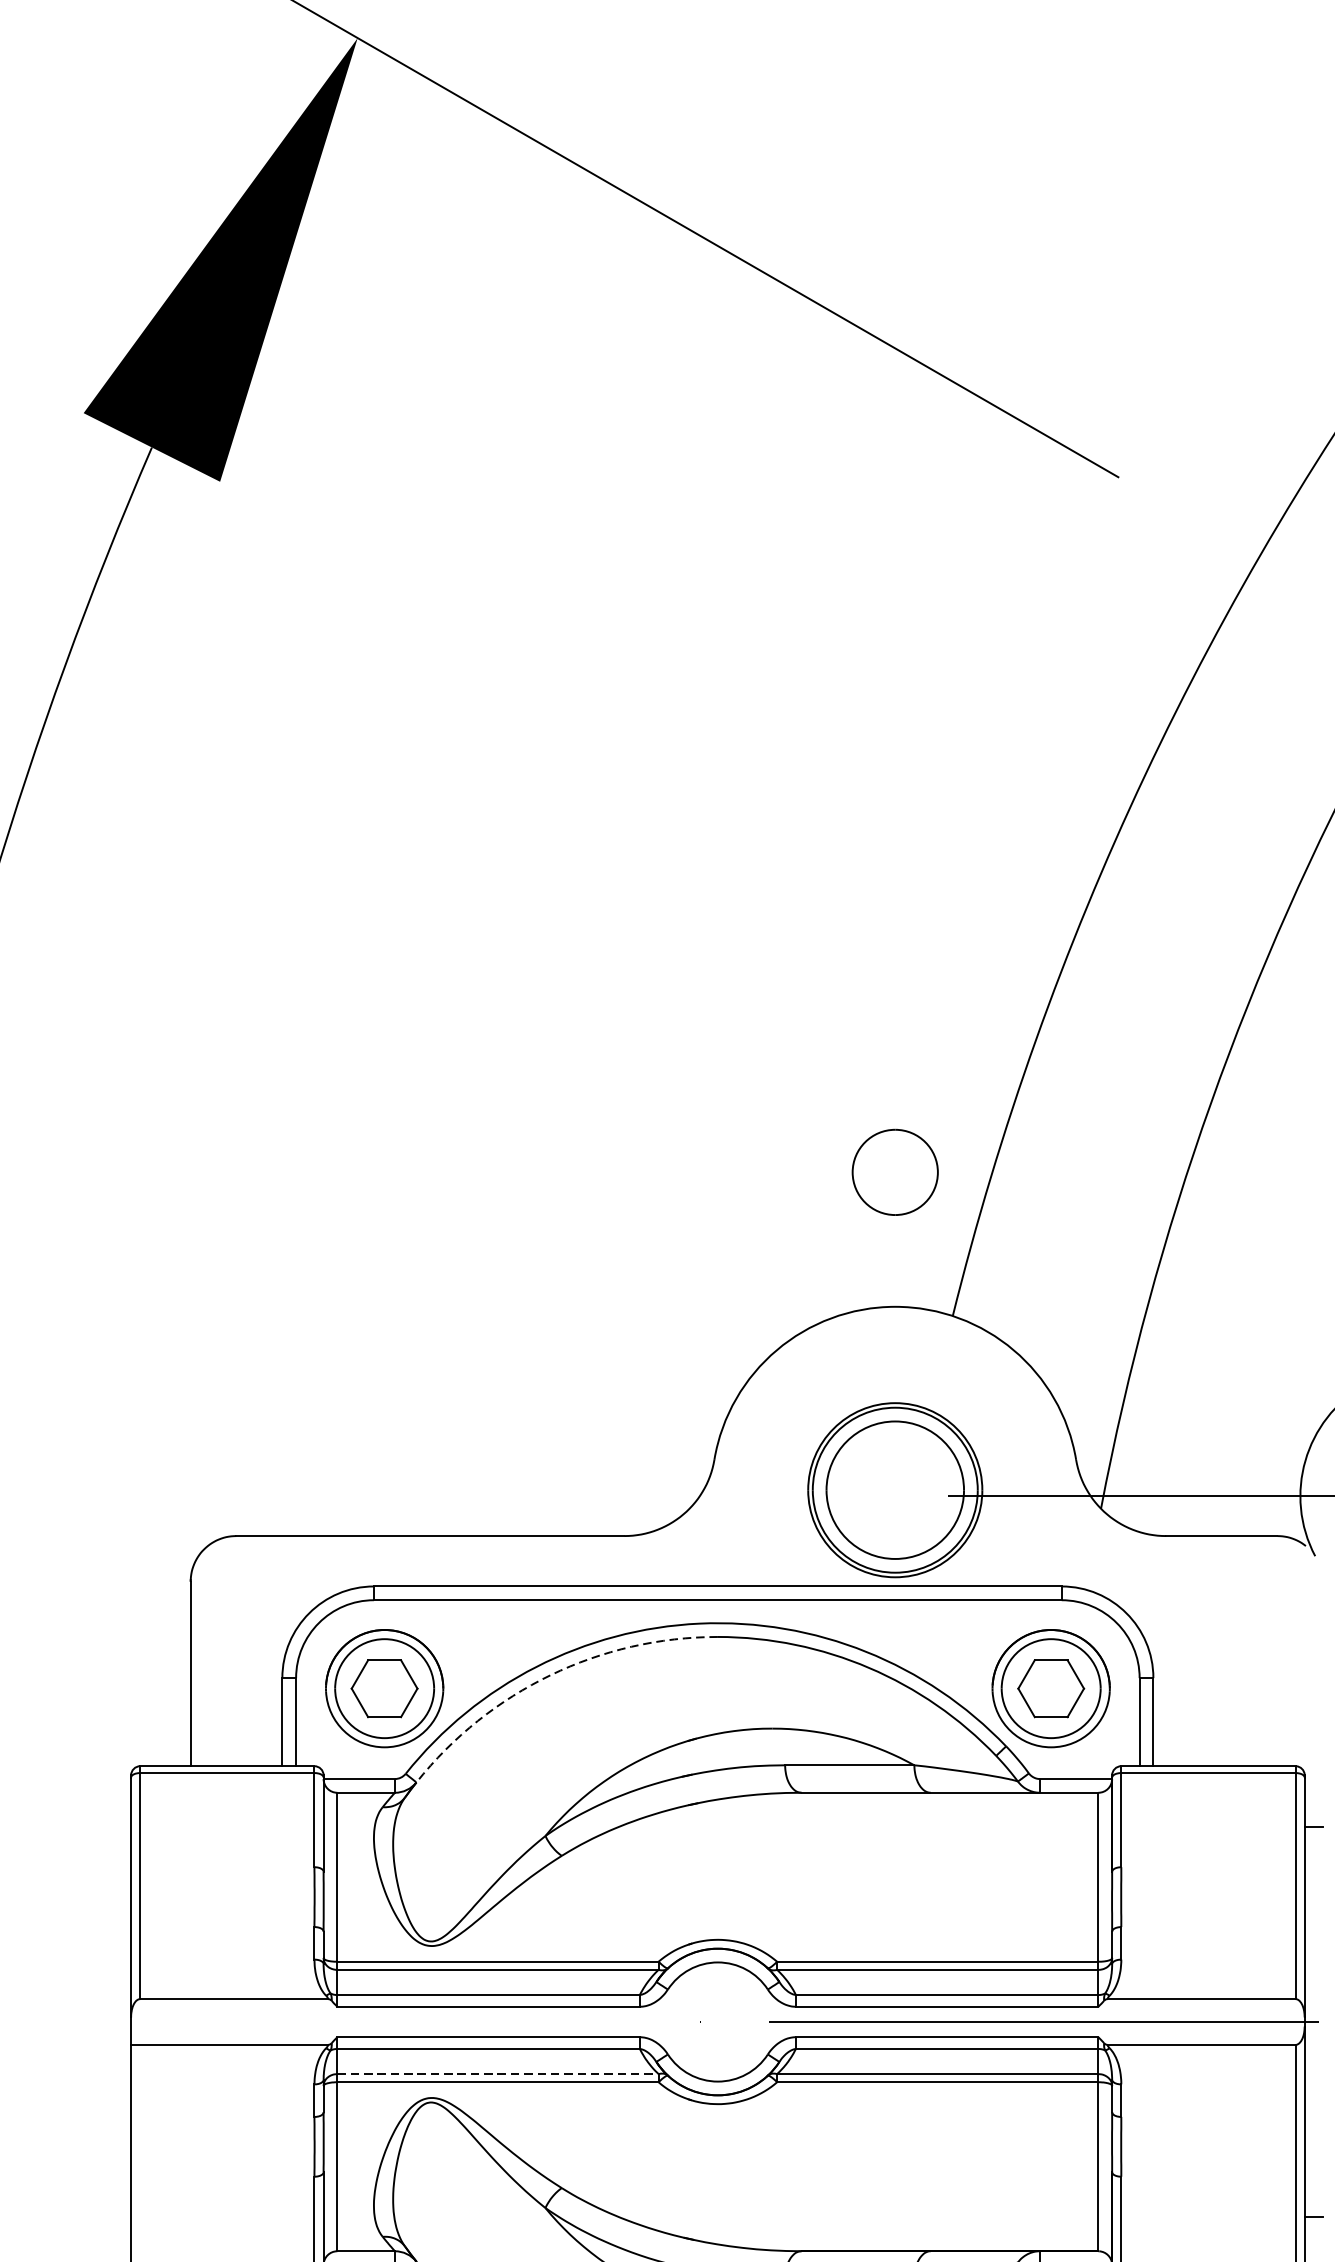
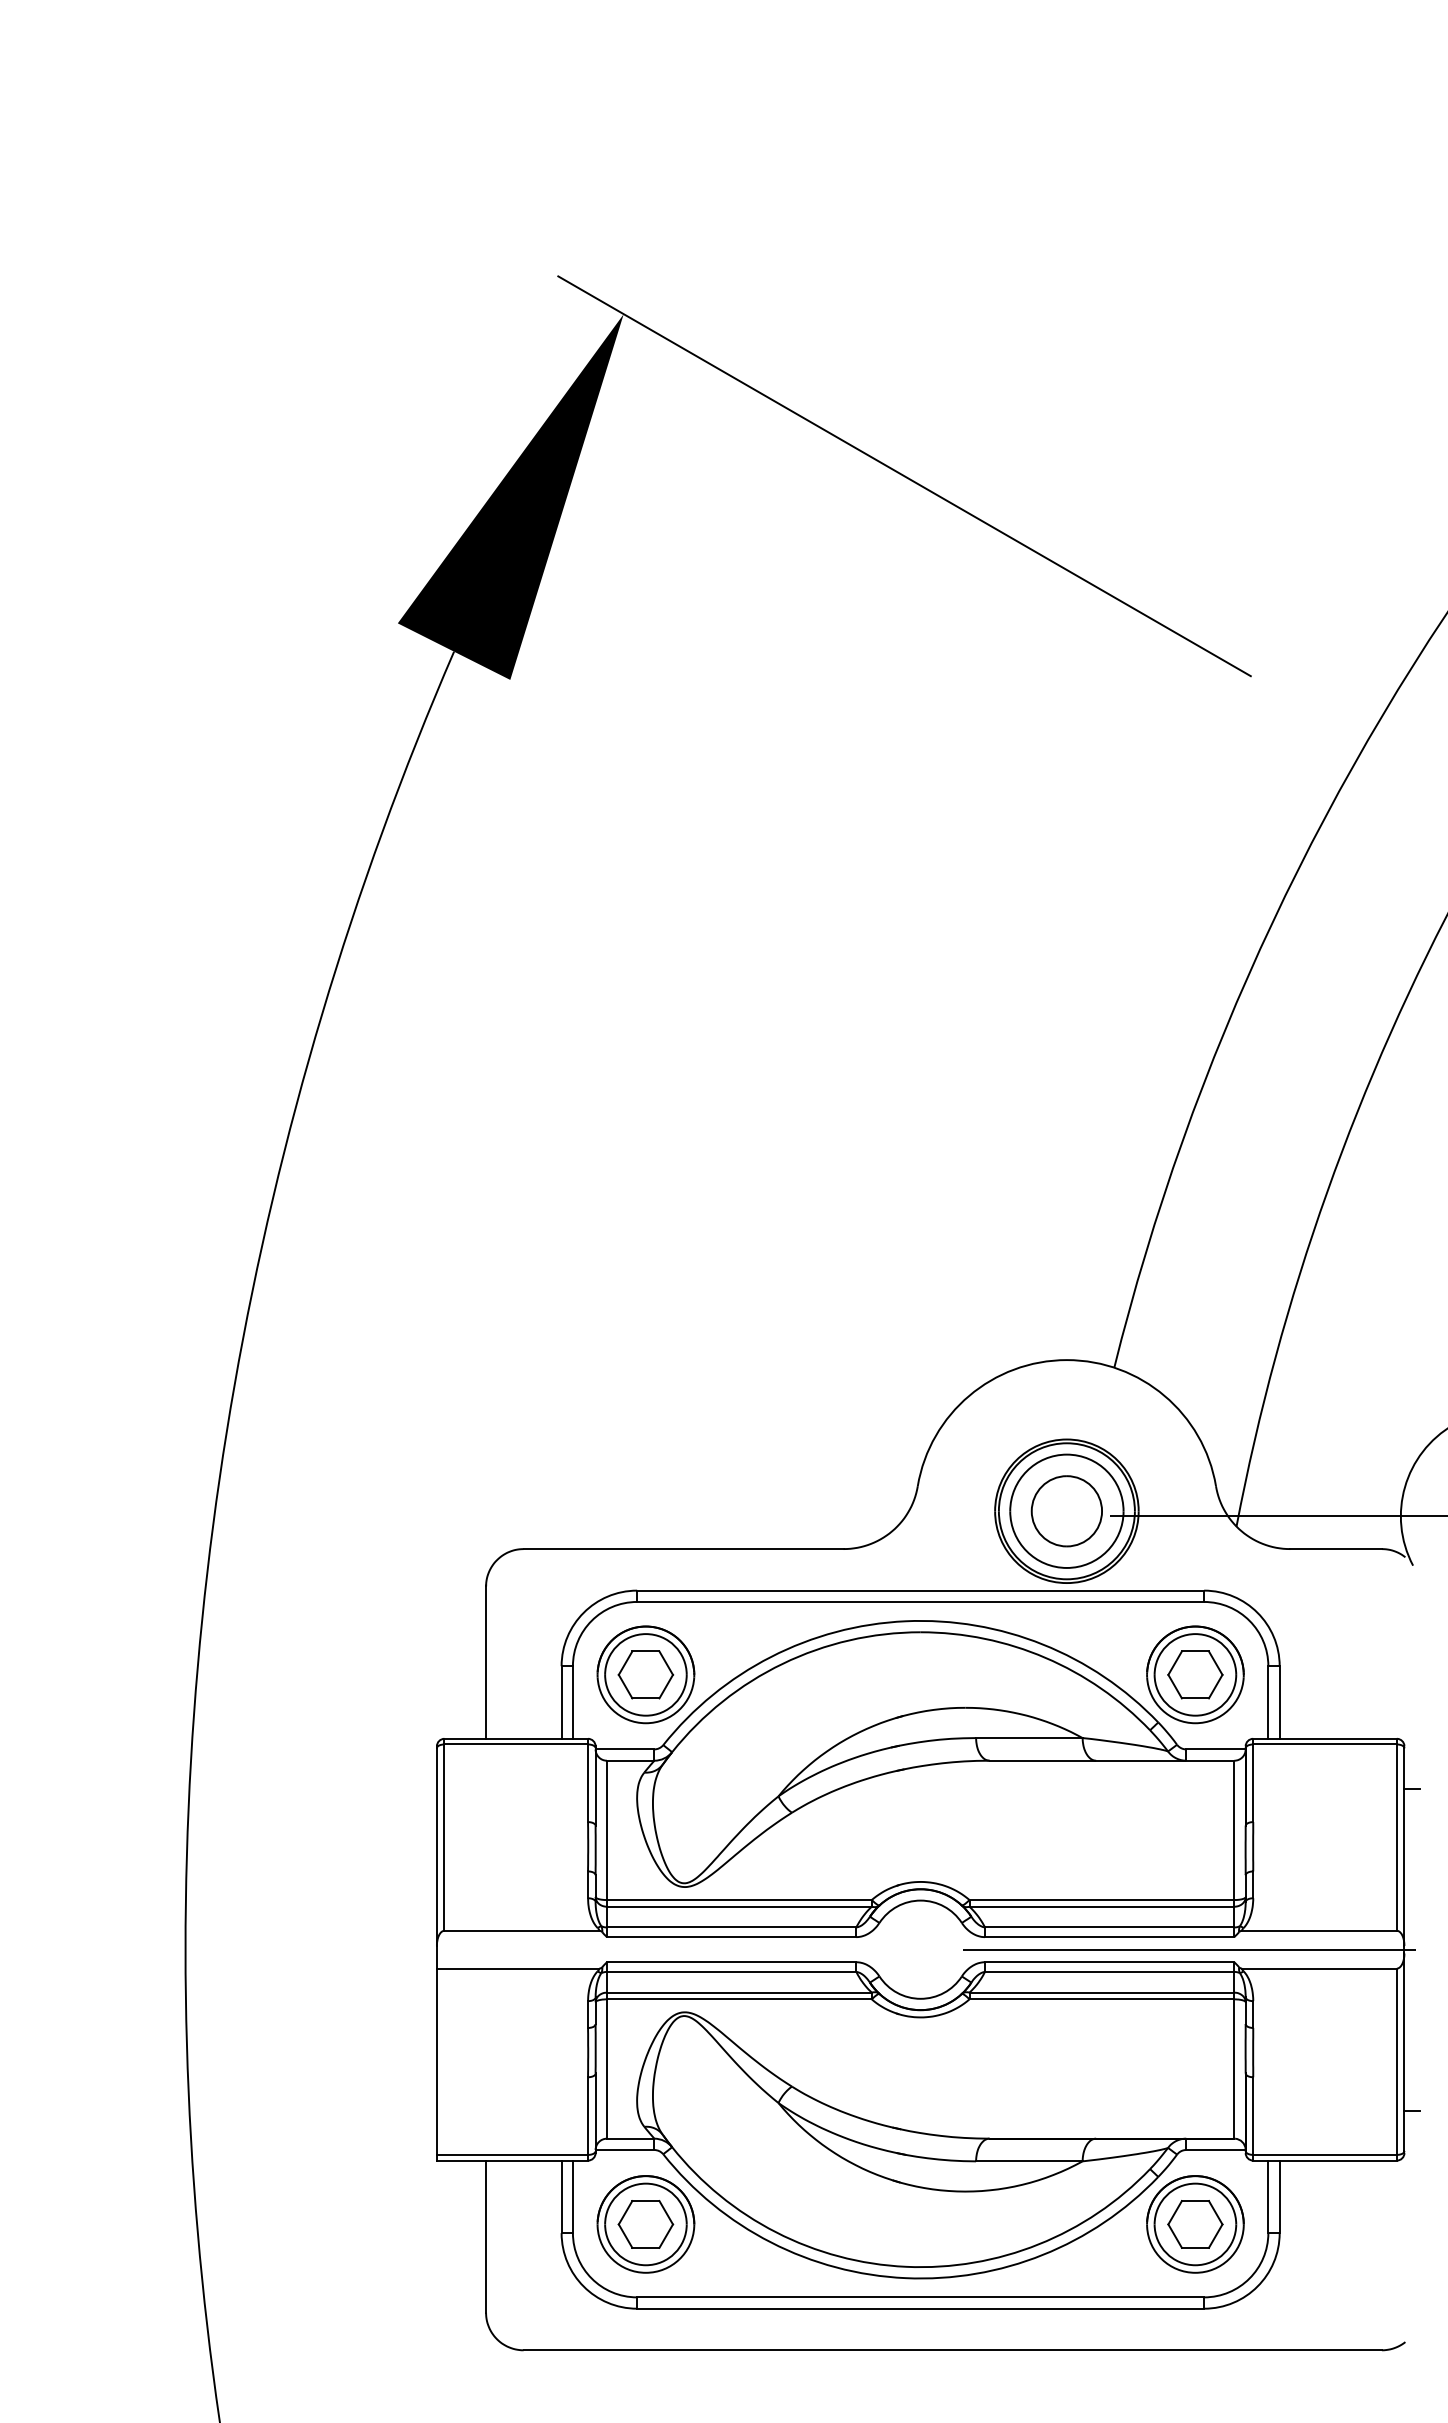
part: (894, 1172) -> (1066, 1511), moved
arc: (550, 1674) -> (782, 1663), dashed -> solid
line: (498, 2073) -> (739, 1992), dashed -> solid

